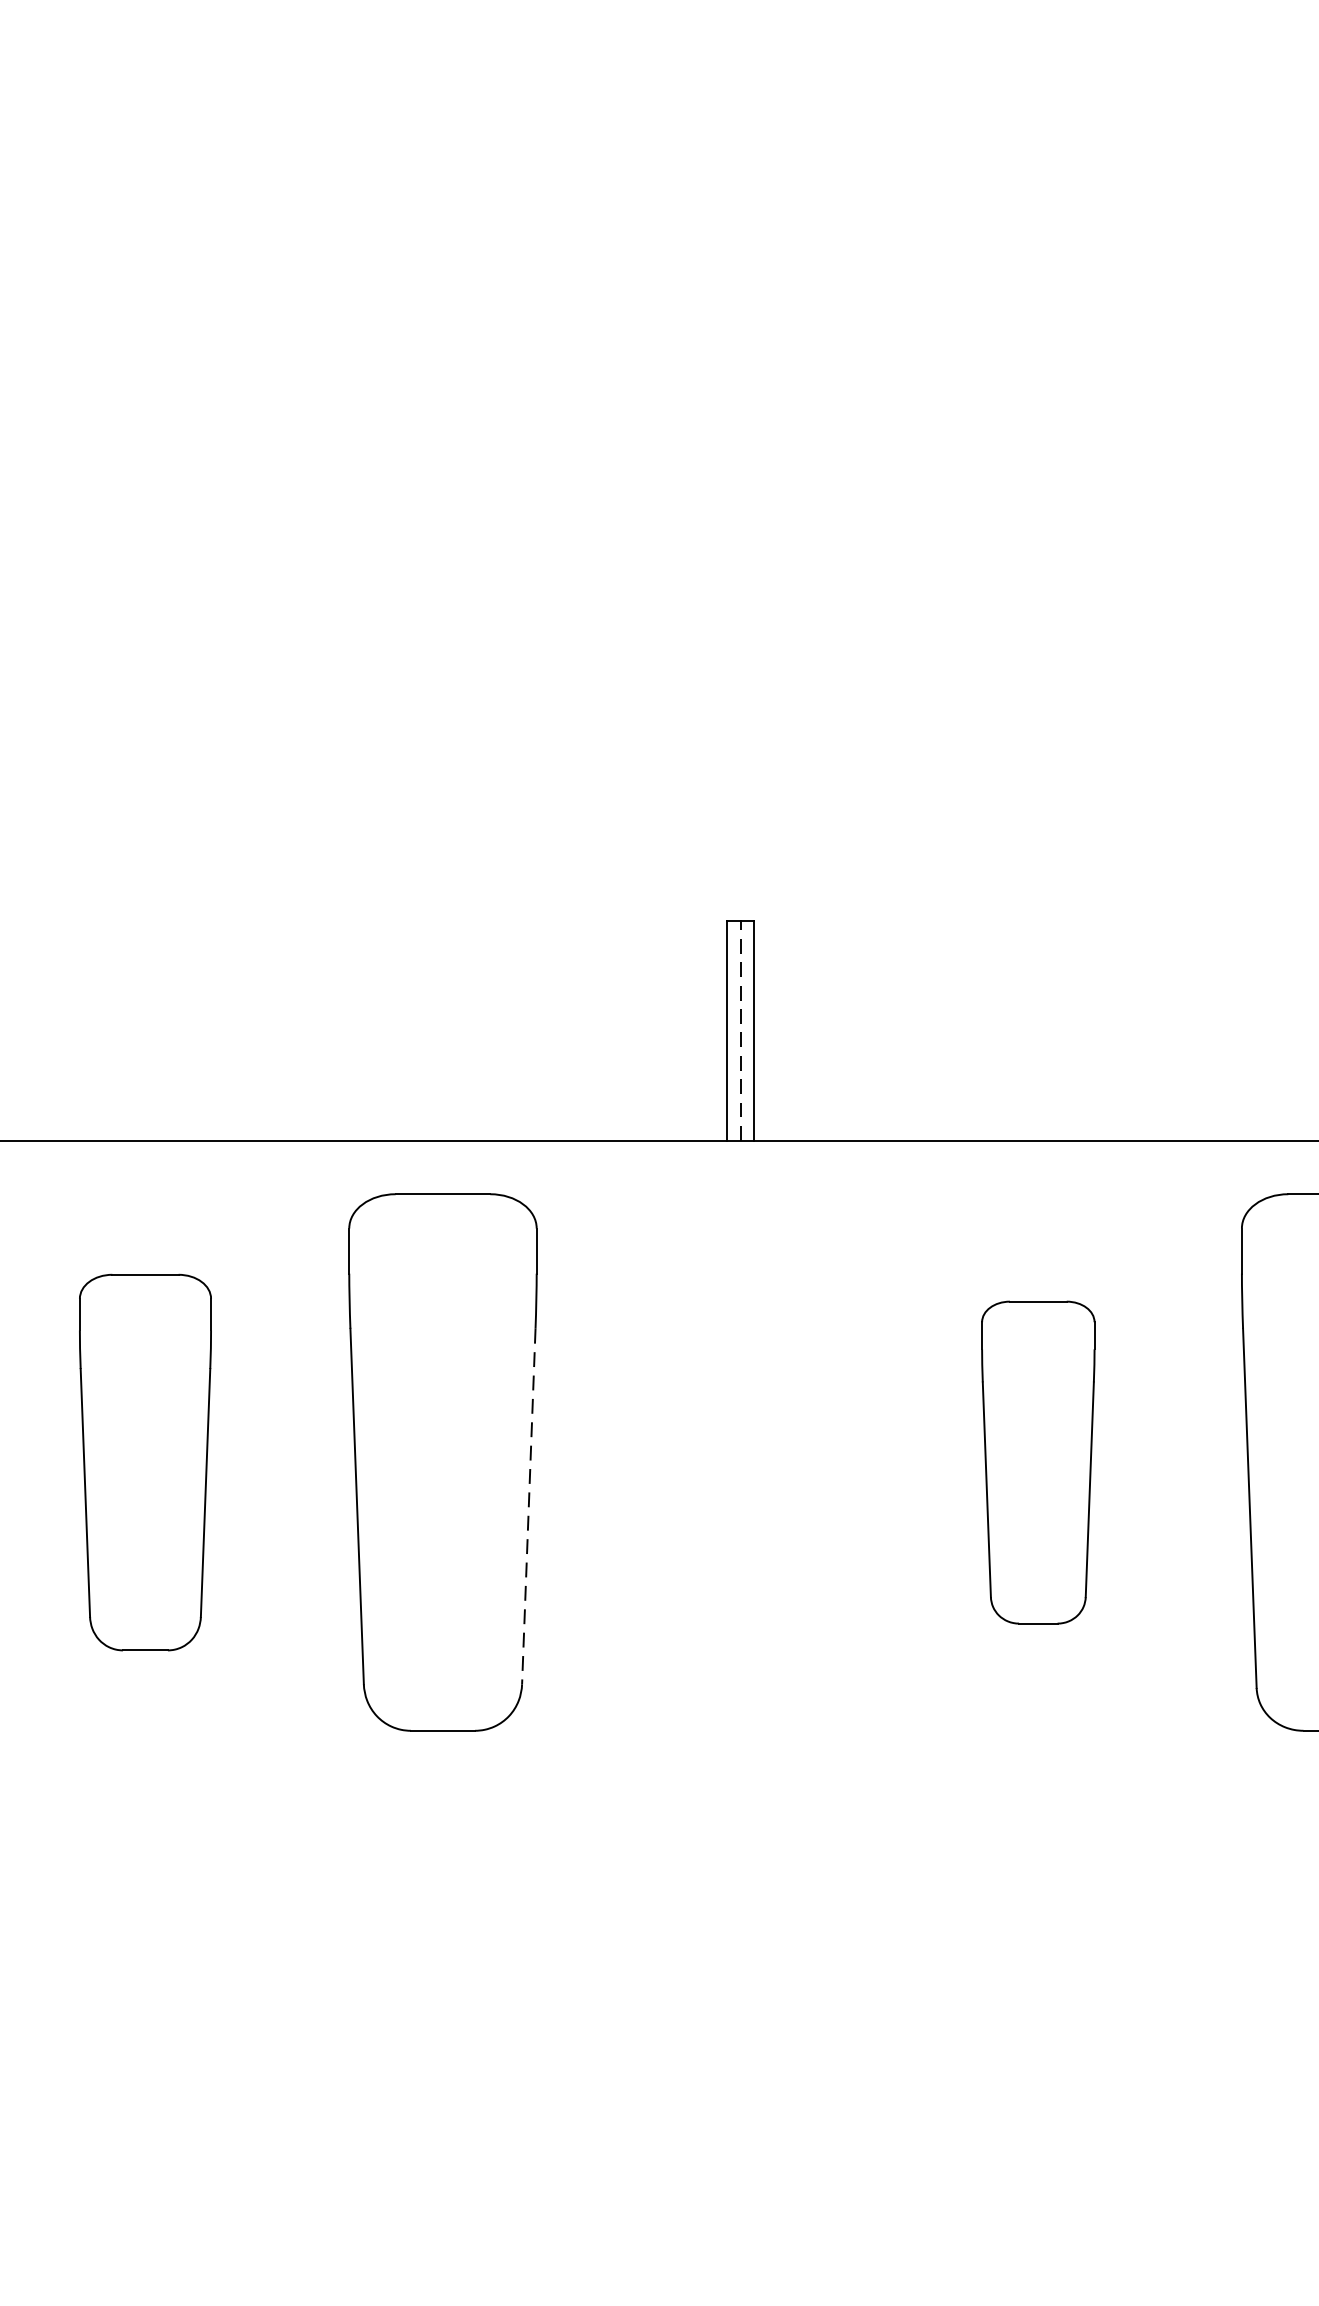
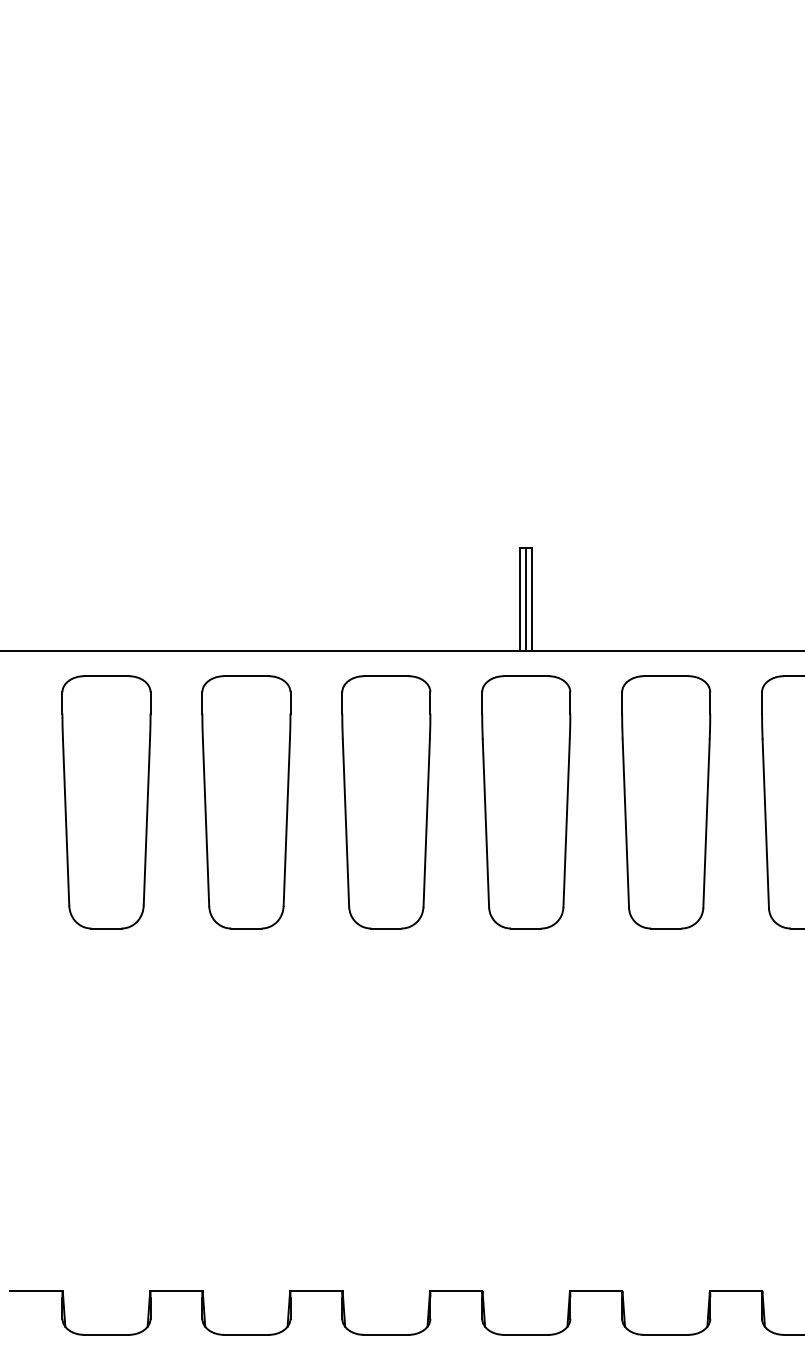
line: (741, 1031) -> (526, 599), dashed -> solid
part: (145, 1462) -> (246, 802), size x1.43
part: (741, 1462) -> (526, 802), added
part: (1038, 1462) -> (666, 802), size x1.67
line: (528, 1507) -> (426, 823), dashed -> solid

